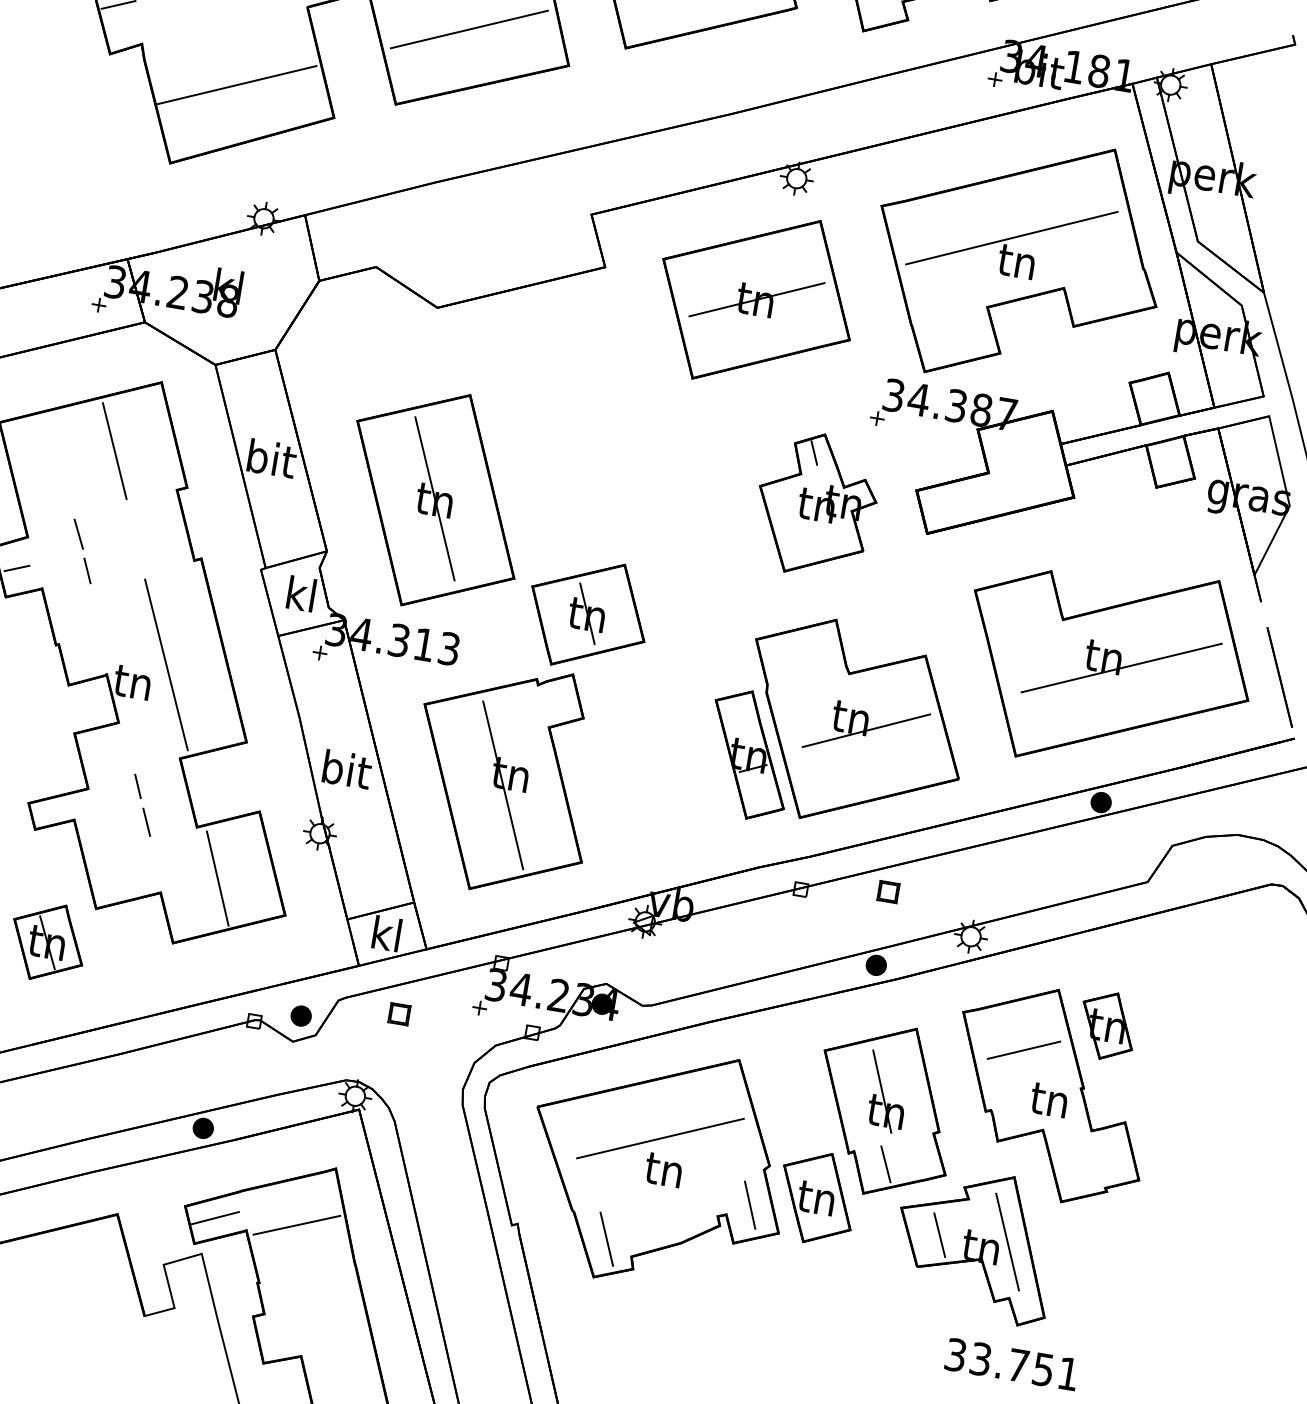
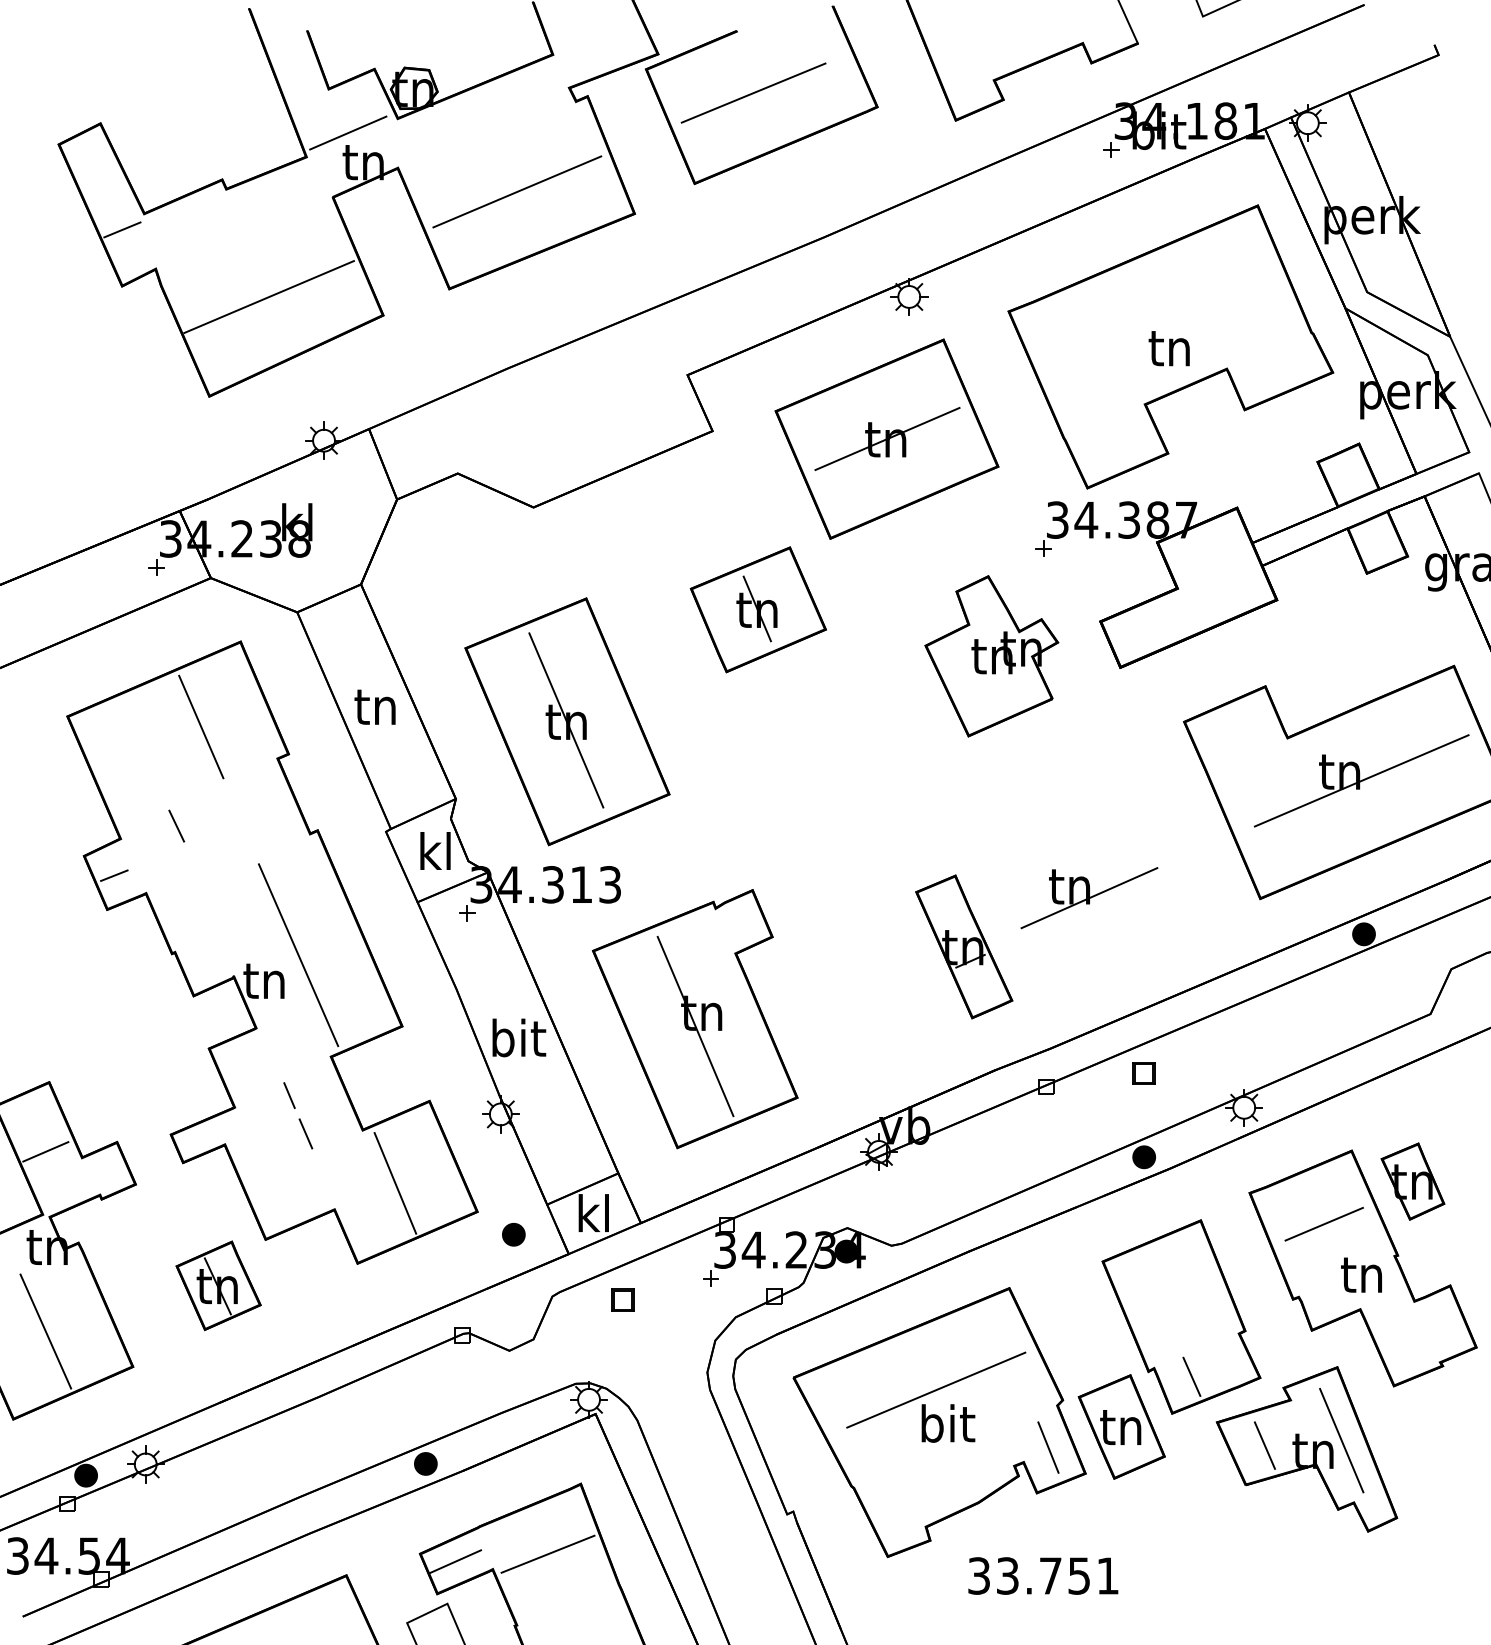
line: (1011, 237) -> (1159, 322), removed
line: (814, 452) -> (979, 598), removed
text: (272, 458) -> (377, 705), bit -> tn
line: (86, 570) -> (192, 865), removed
part: (587, 614) -> (757, 609), moved
part: (854, 724) -> (1075, 893), removed
part: (300, 1015) -> (513, 1234), moved
part: (885, 1092) -> (1178, 1296), removed
text: (666, 1169) -> (948, 1423), tn -> bit
line: (607, 1238) -> (895, 1511), removed
text: (1012, 1364) -> (1043, 1575), moved

